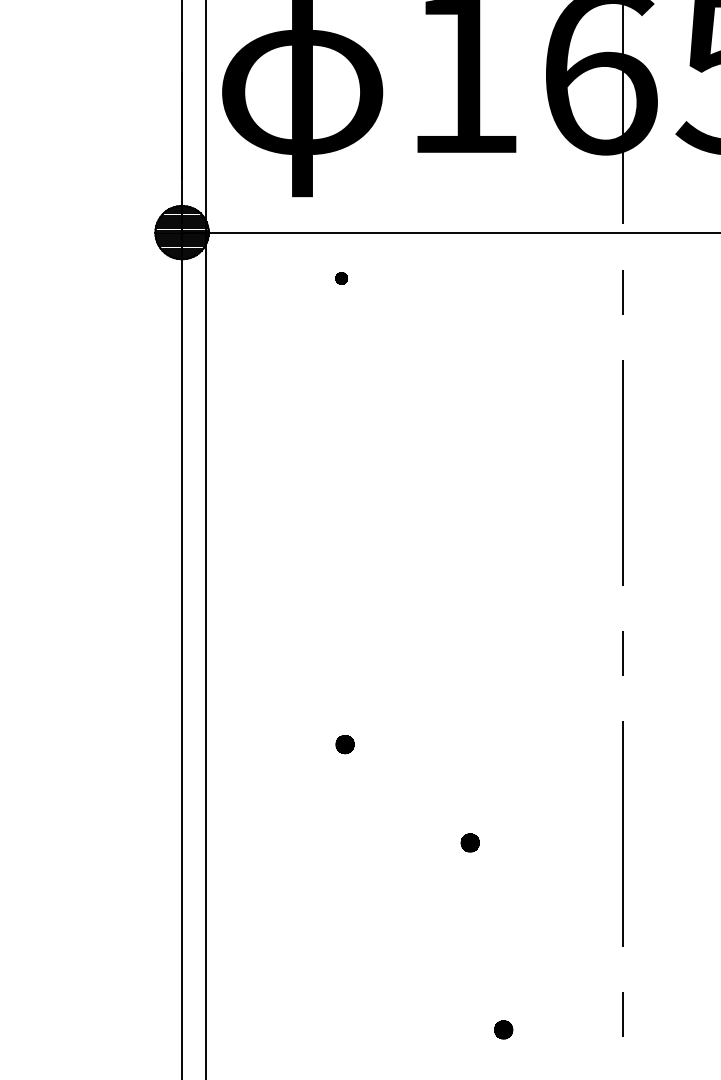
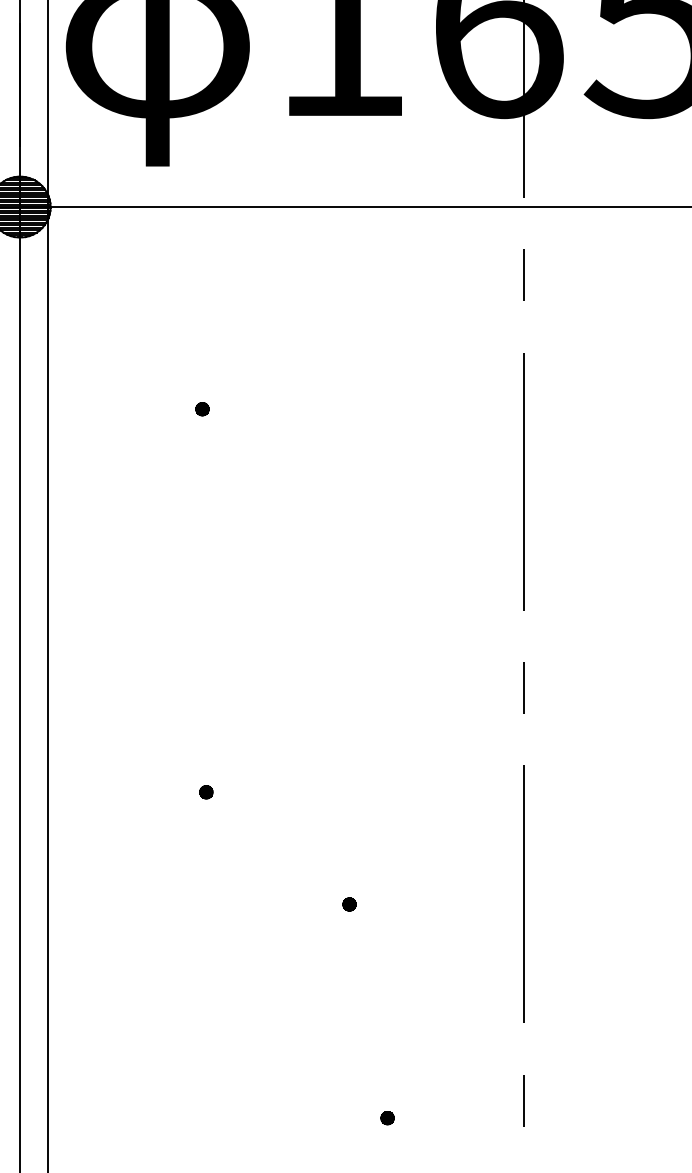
part: (341, 278) -> (202, 409), moved
part: (344, 744) -> (205, 791), size x0.62
part: (470, 842) -> (349, 903), size x0.62
part: (503, 1029) -> (387, 1117), size x0.62

